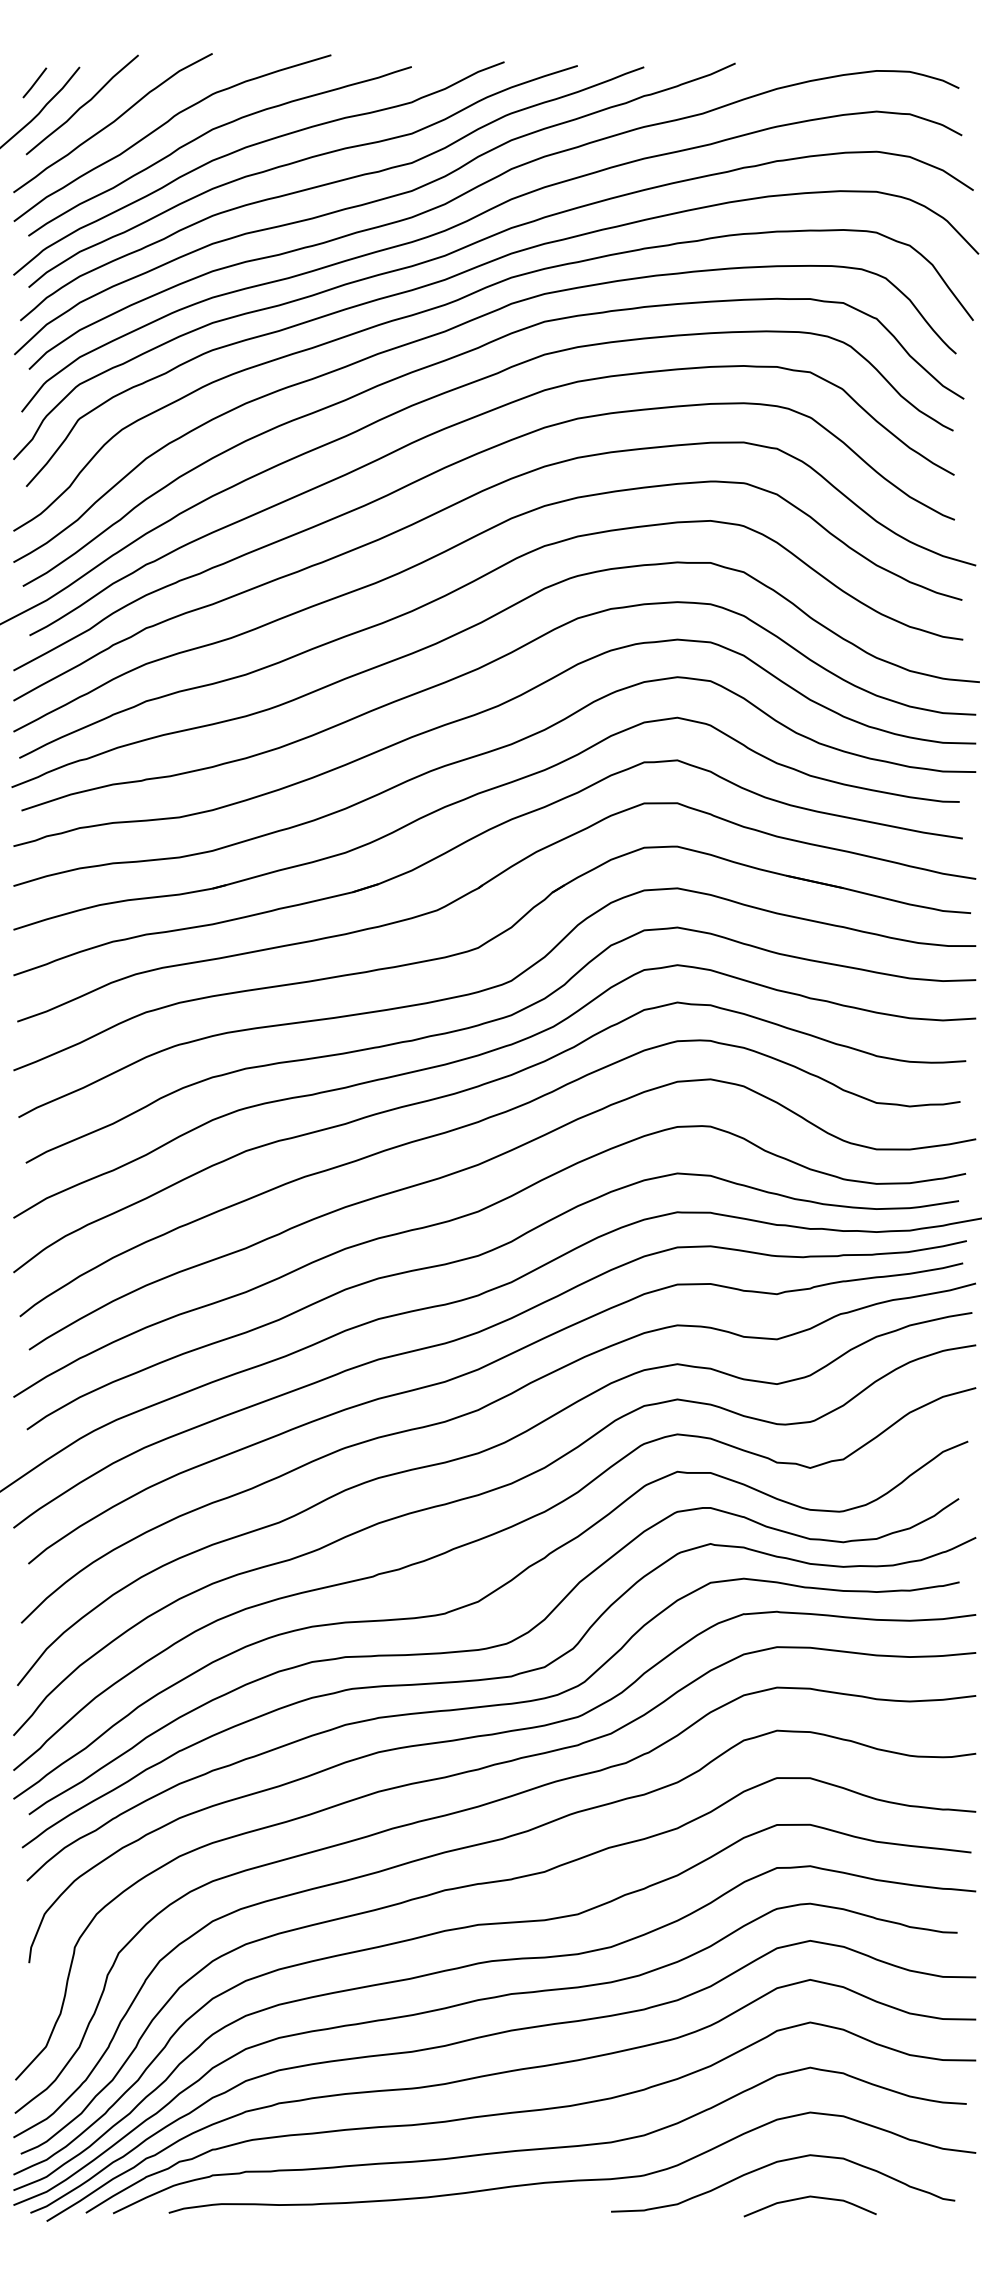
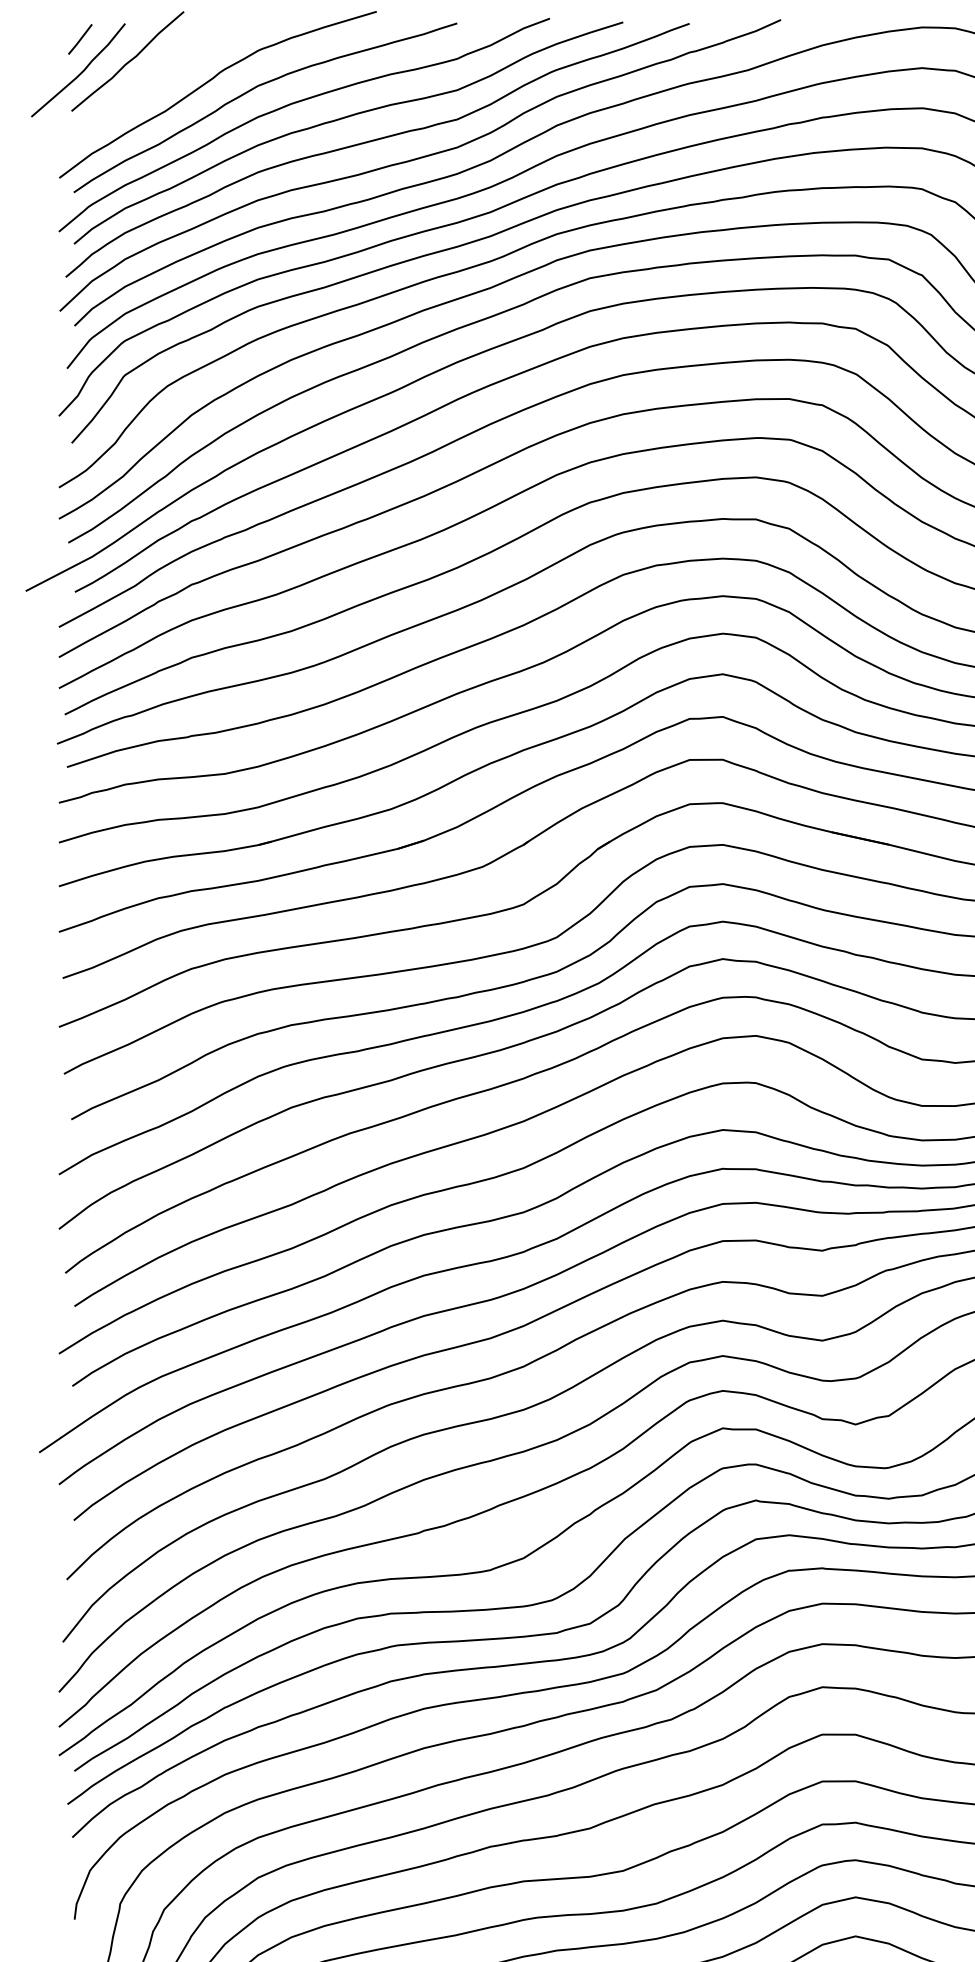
curve: (112, 123) -> (157, 80), removed

